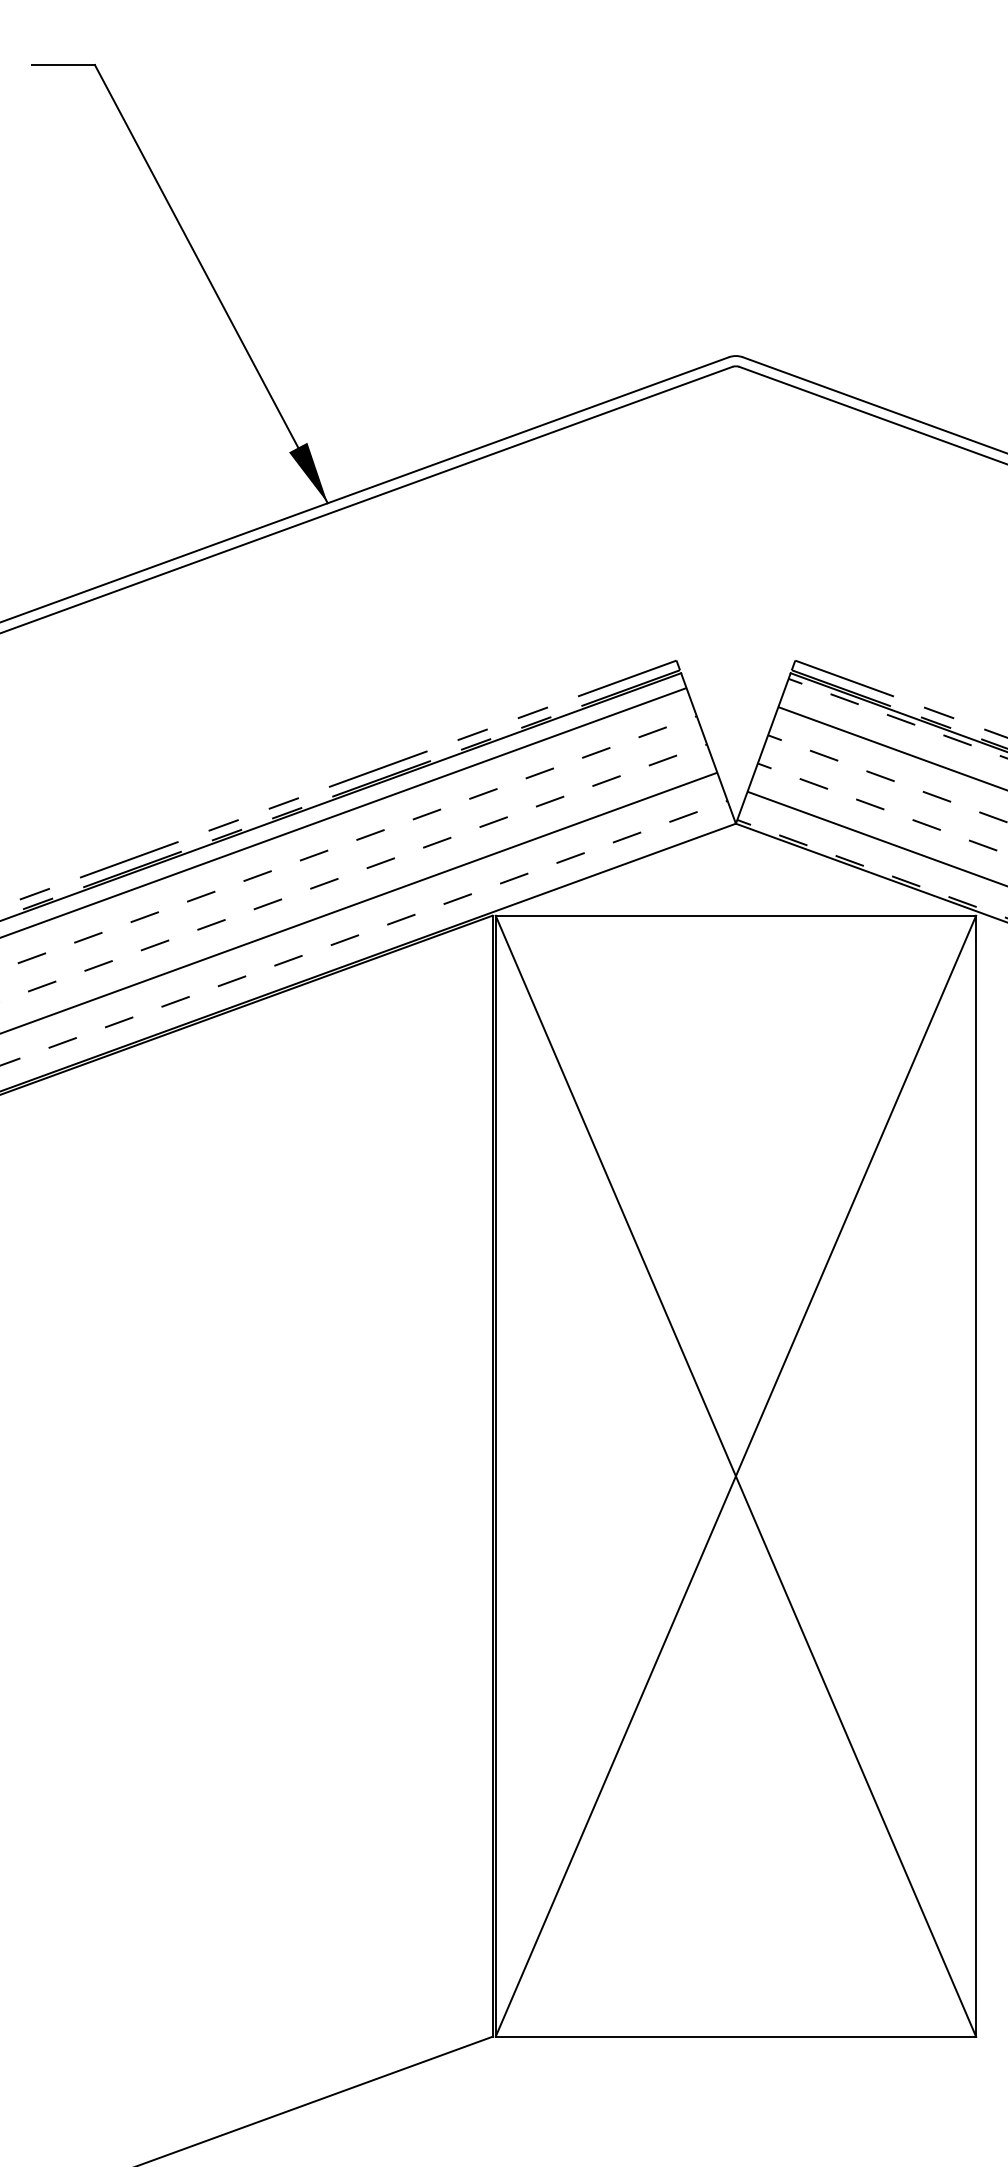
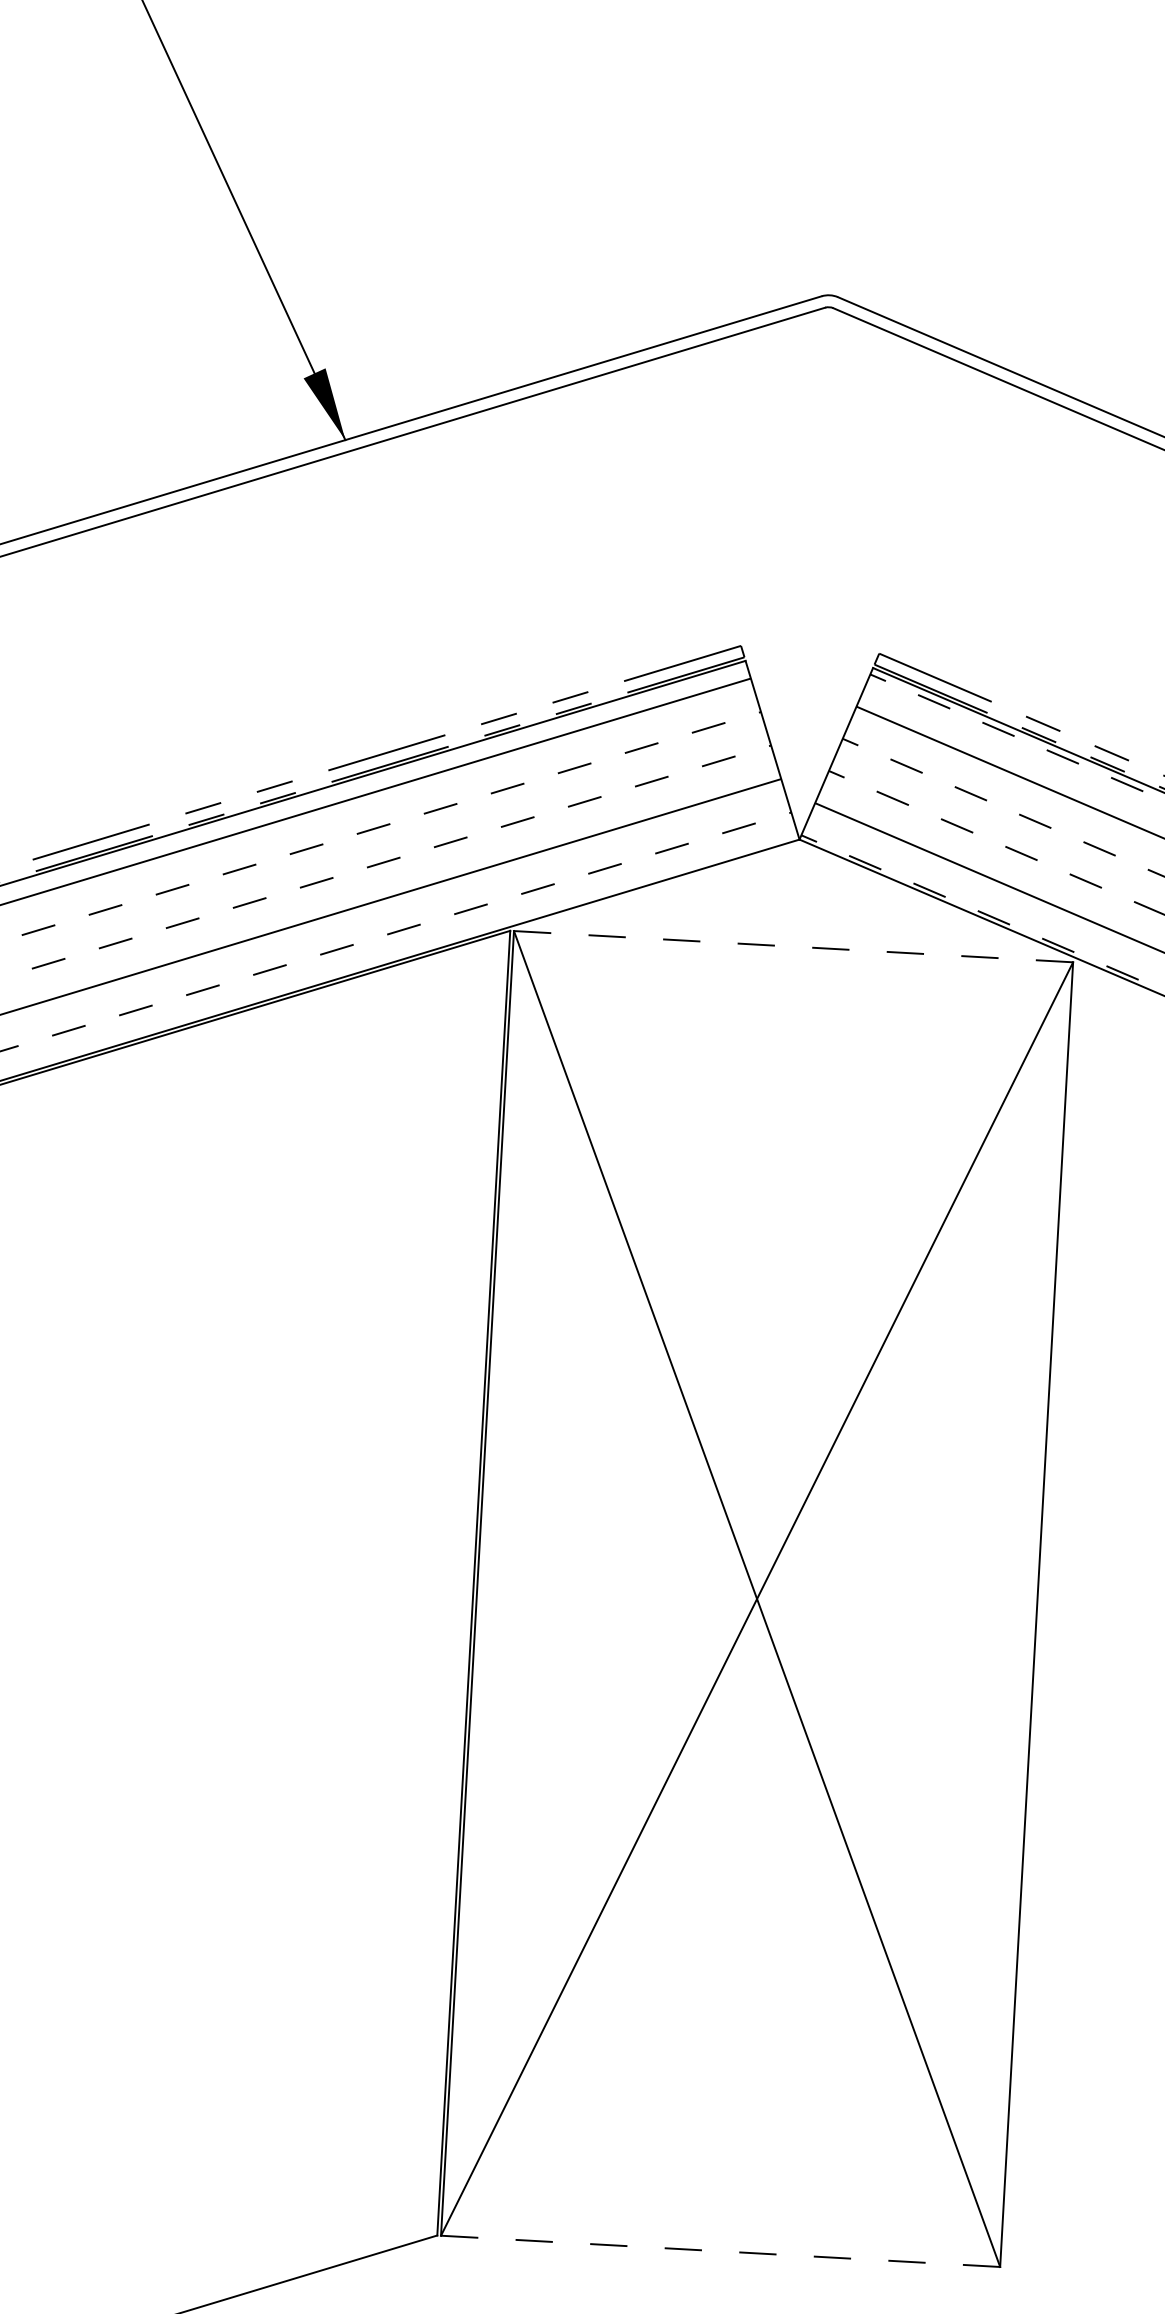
line: (736, 915) -> (794, 946), solid -> dashed
line: (735, 2036) -> (720, 2250), solid -> dashed

